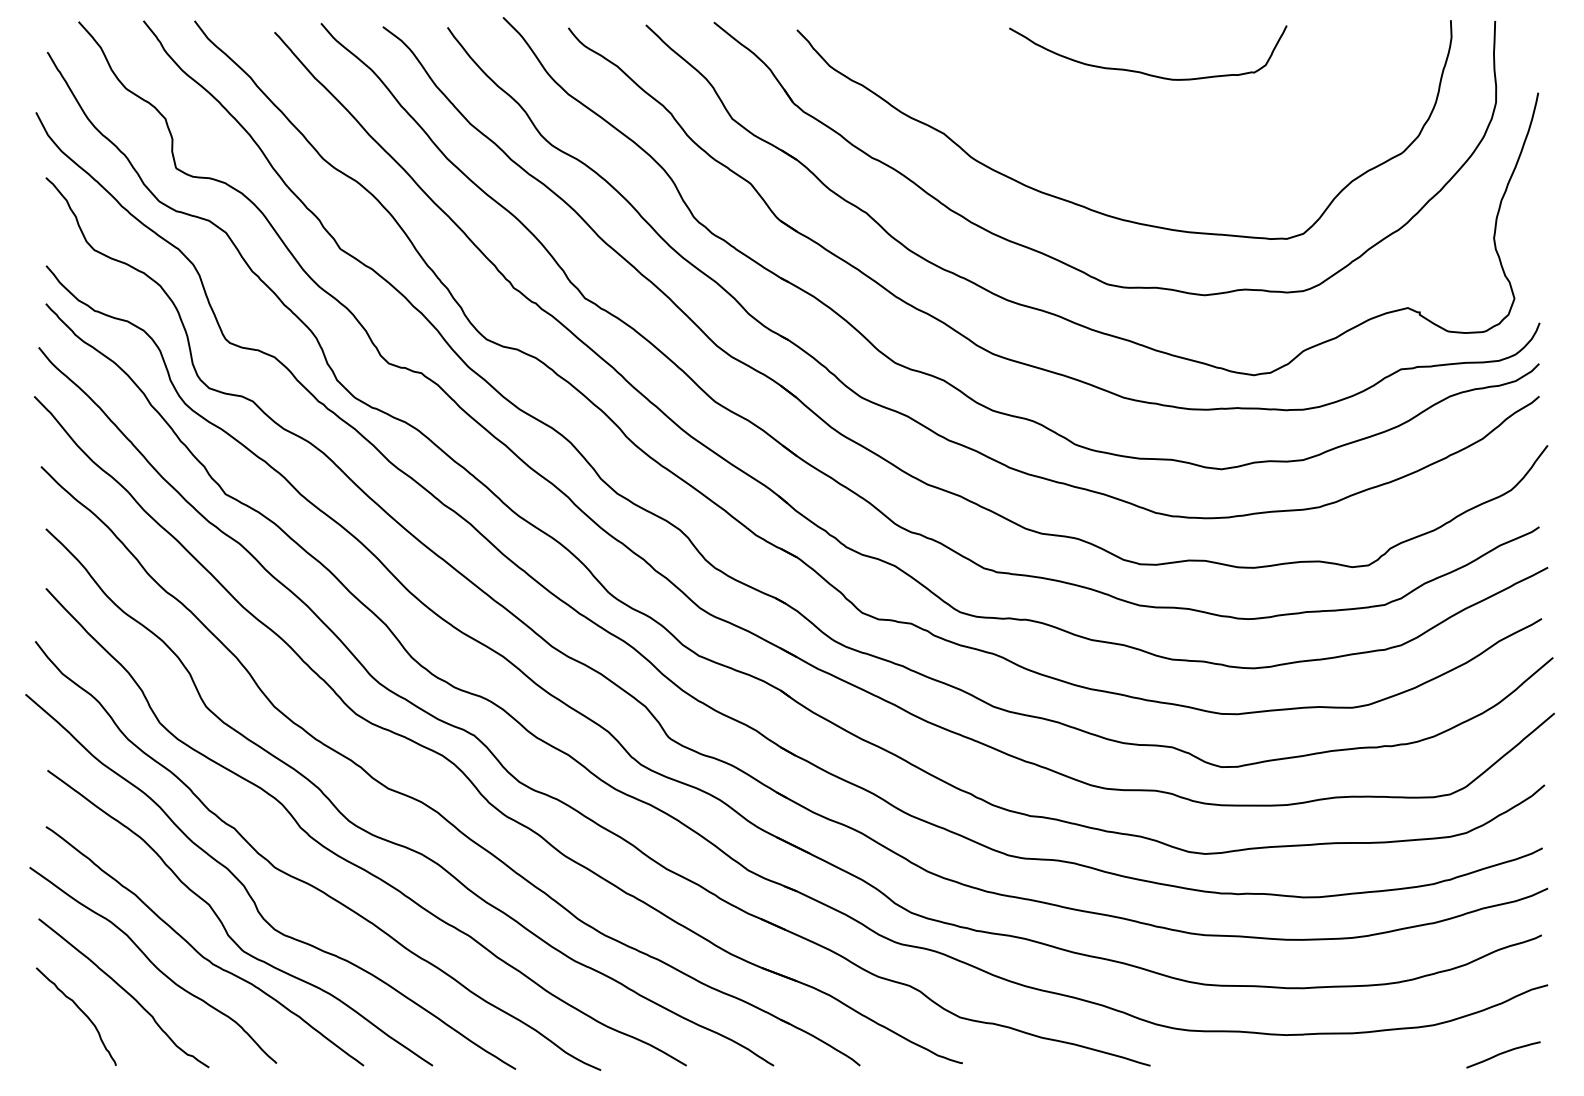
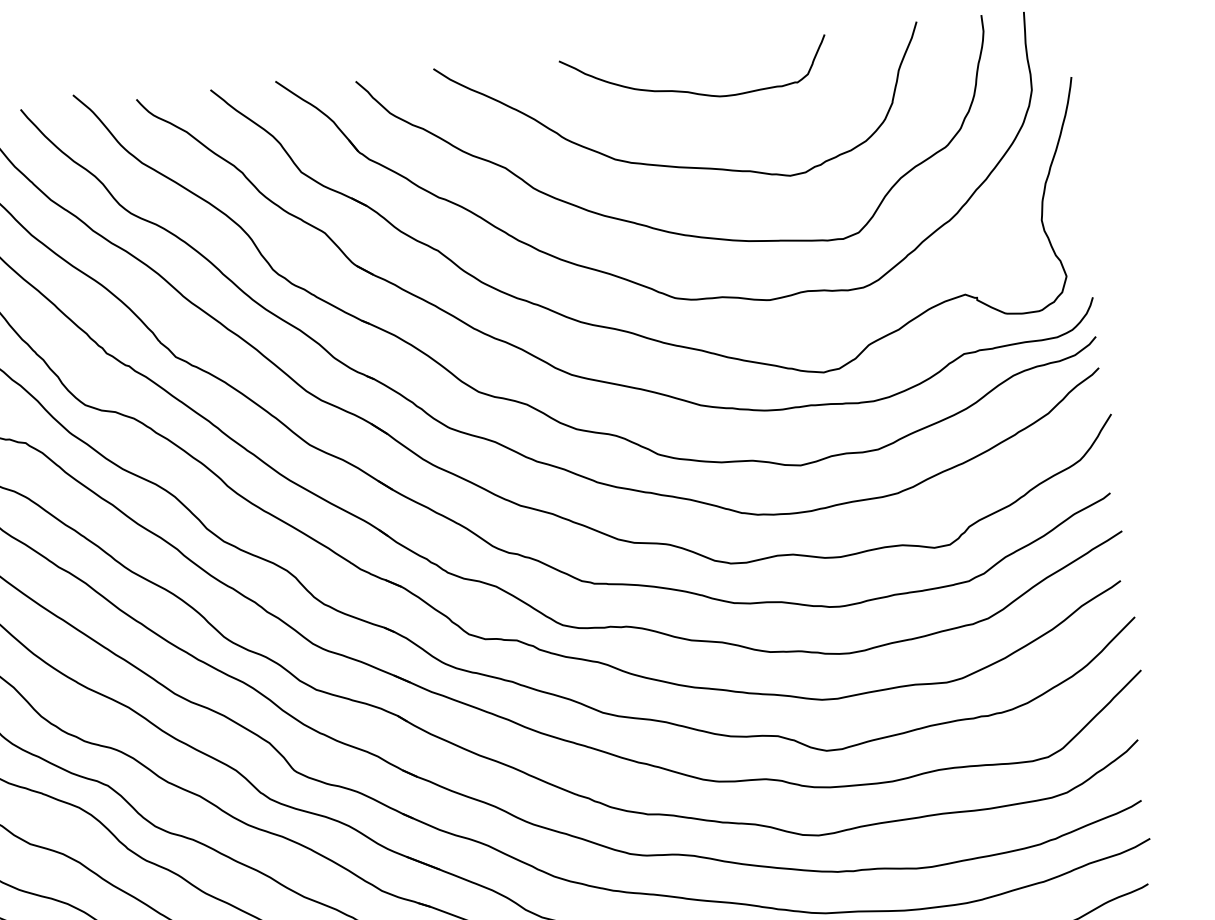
curve: (1121, 147) -> (676, 165), added

